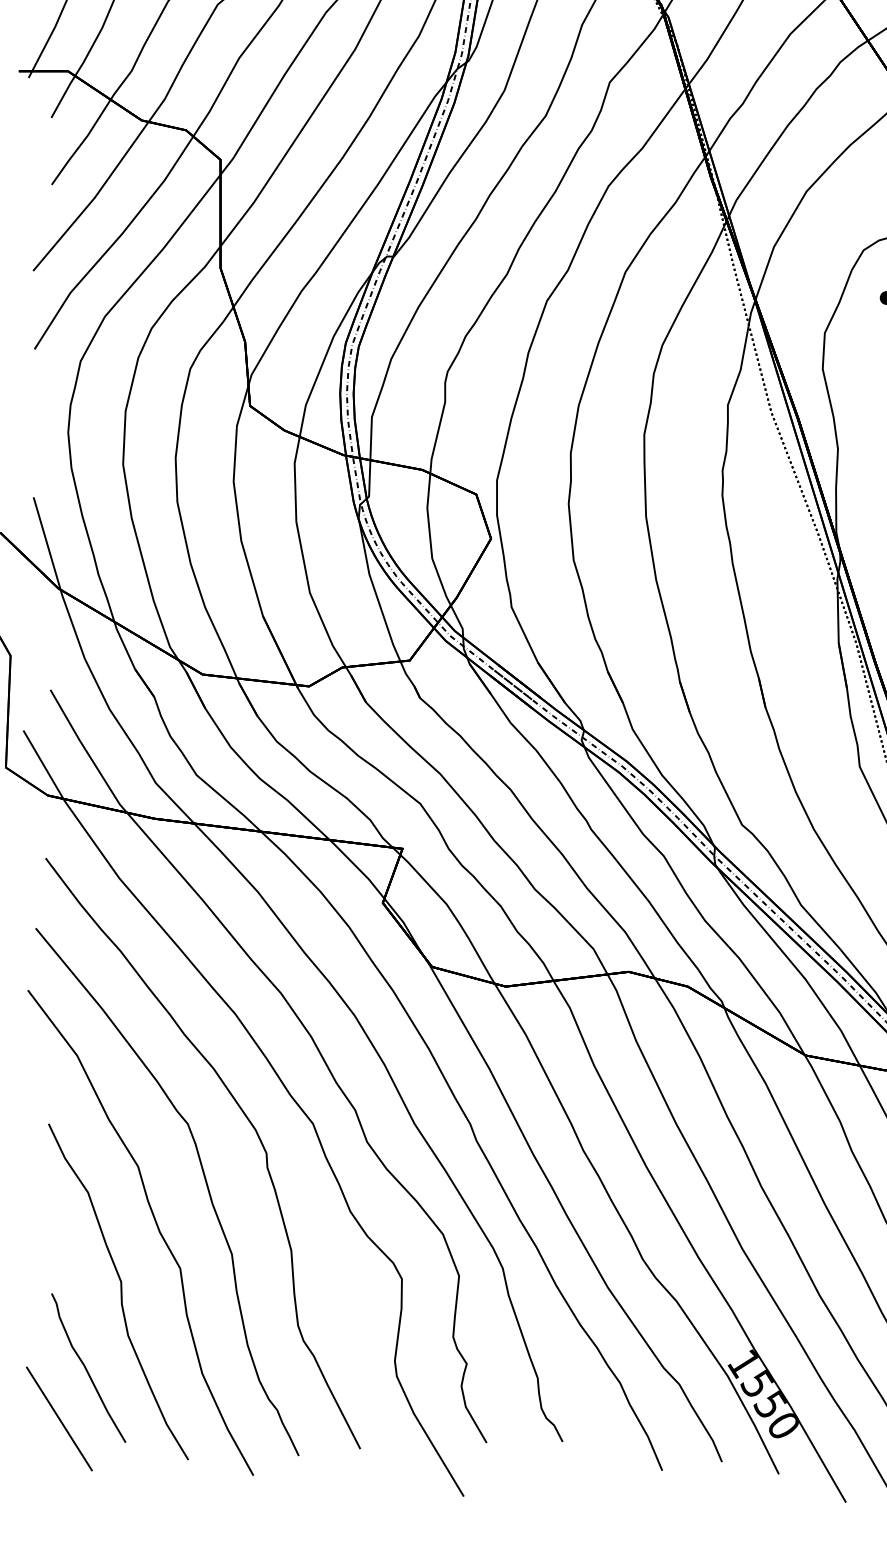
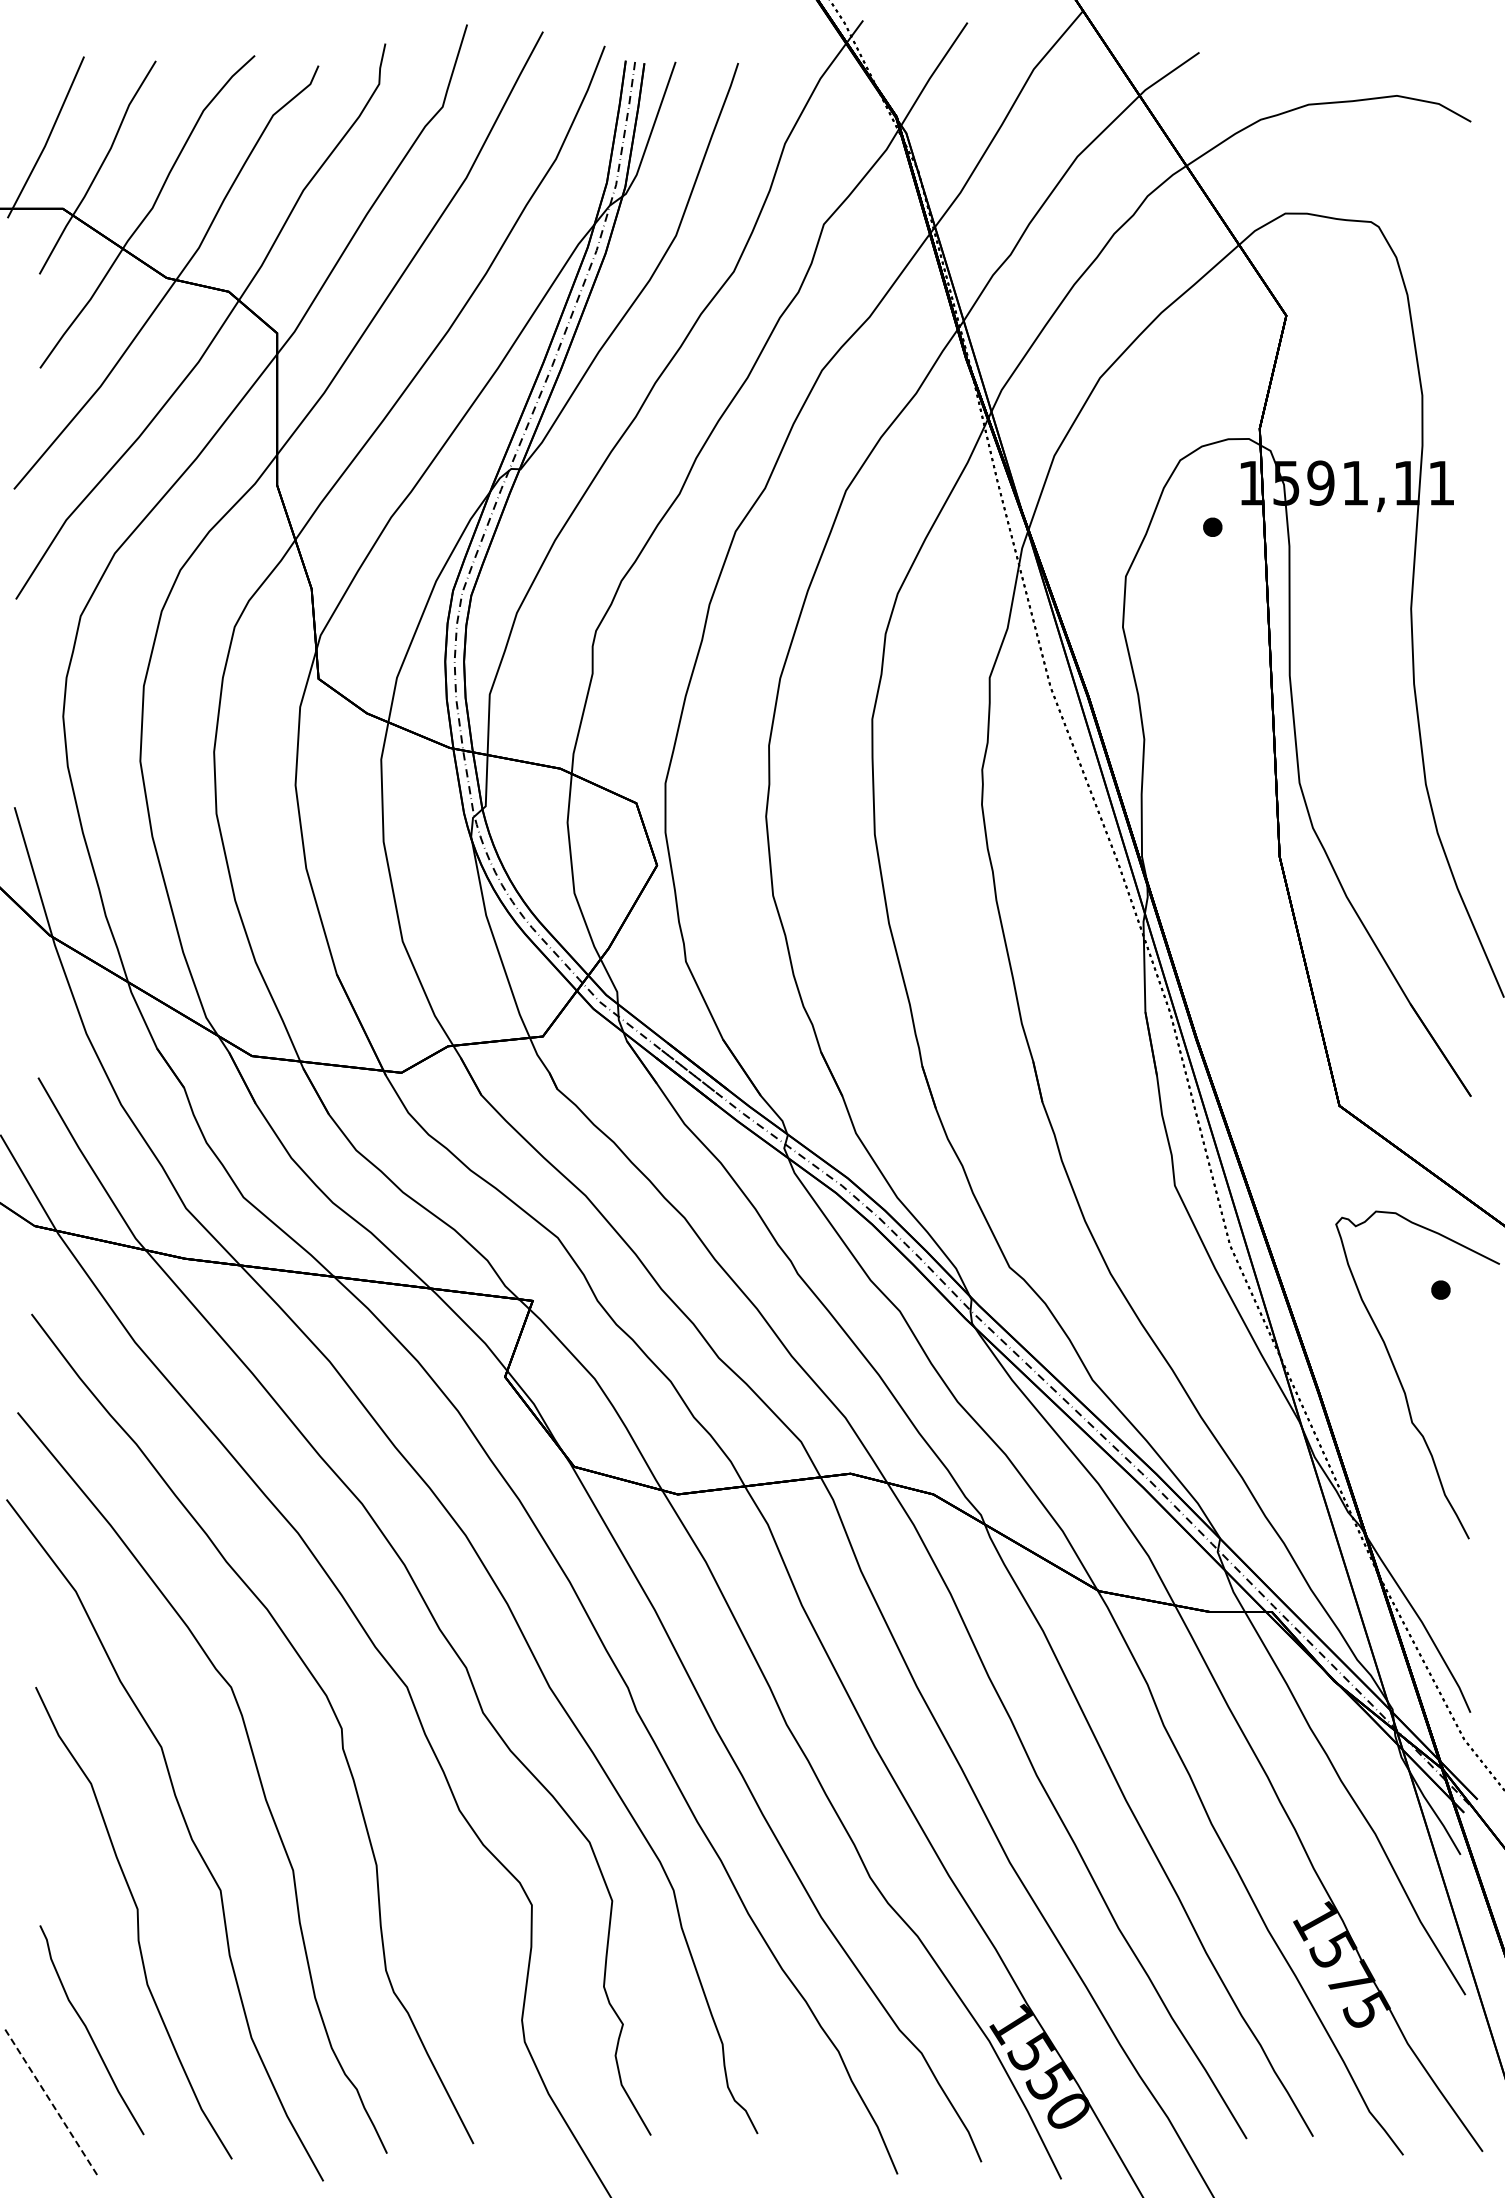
line: (59, 1418) -> (50, 2101), solid -> dashed

